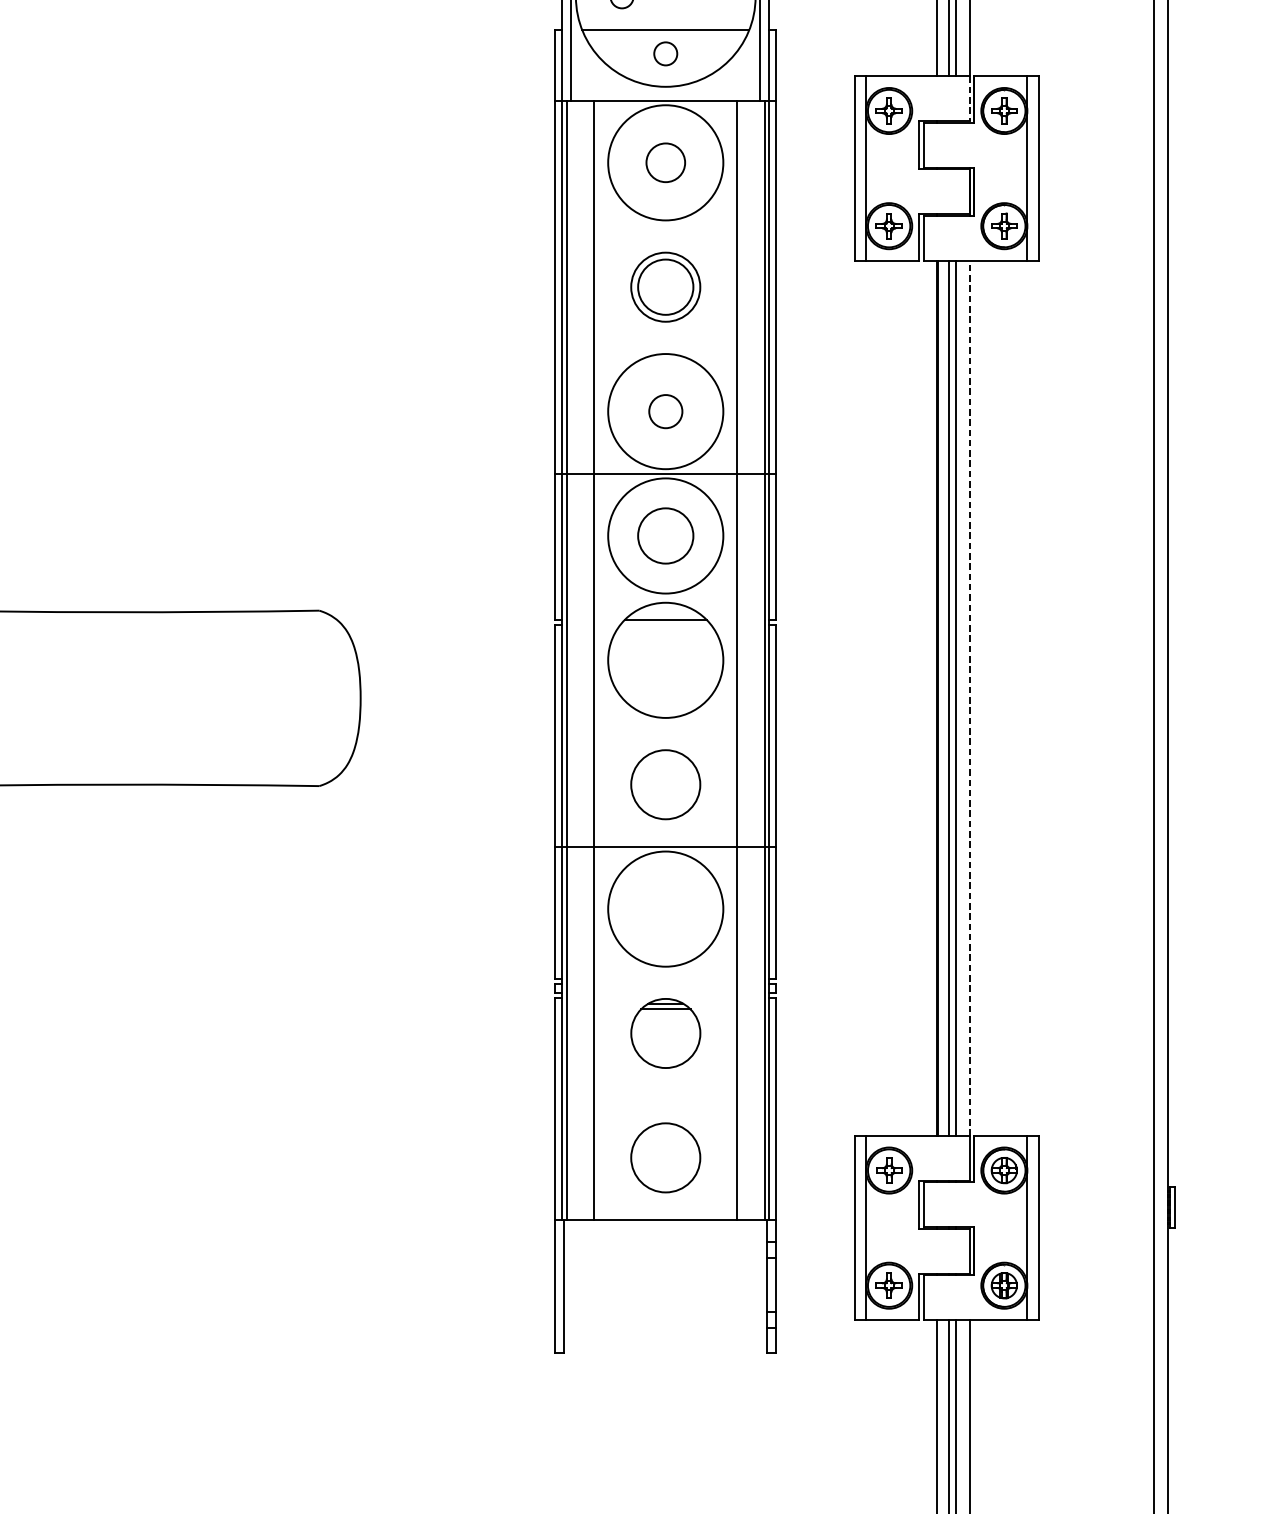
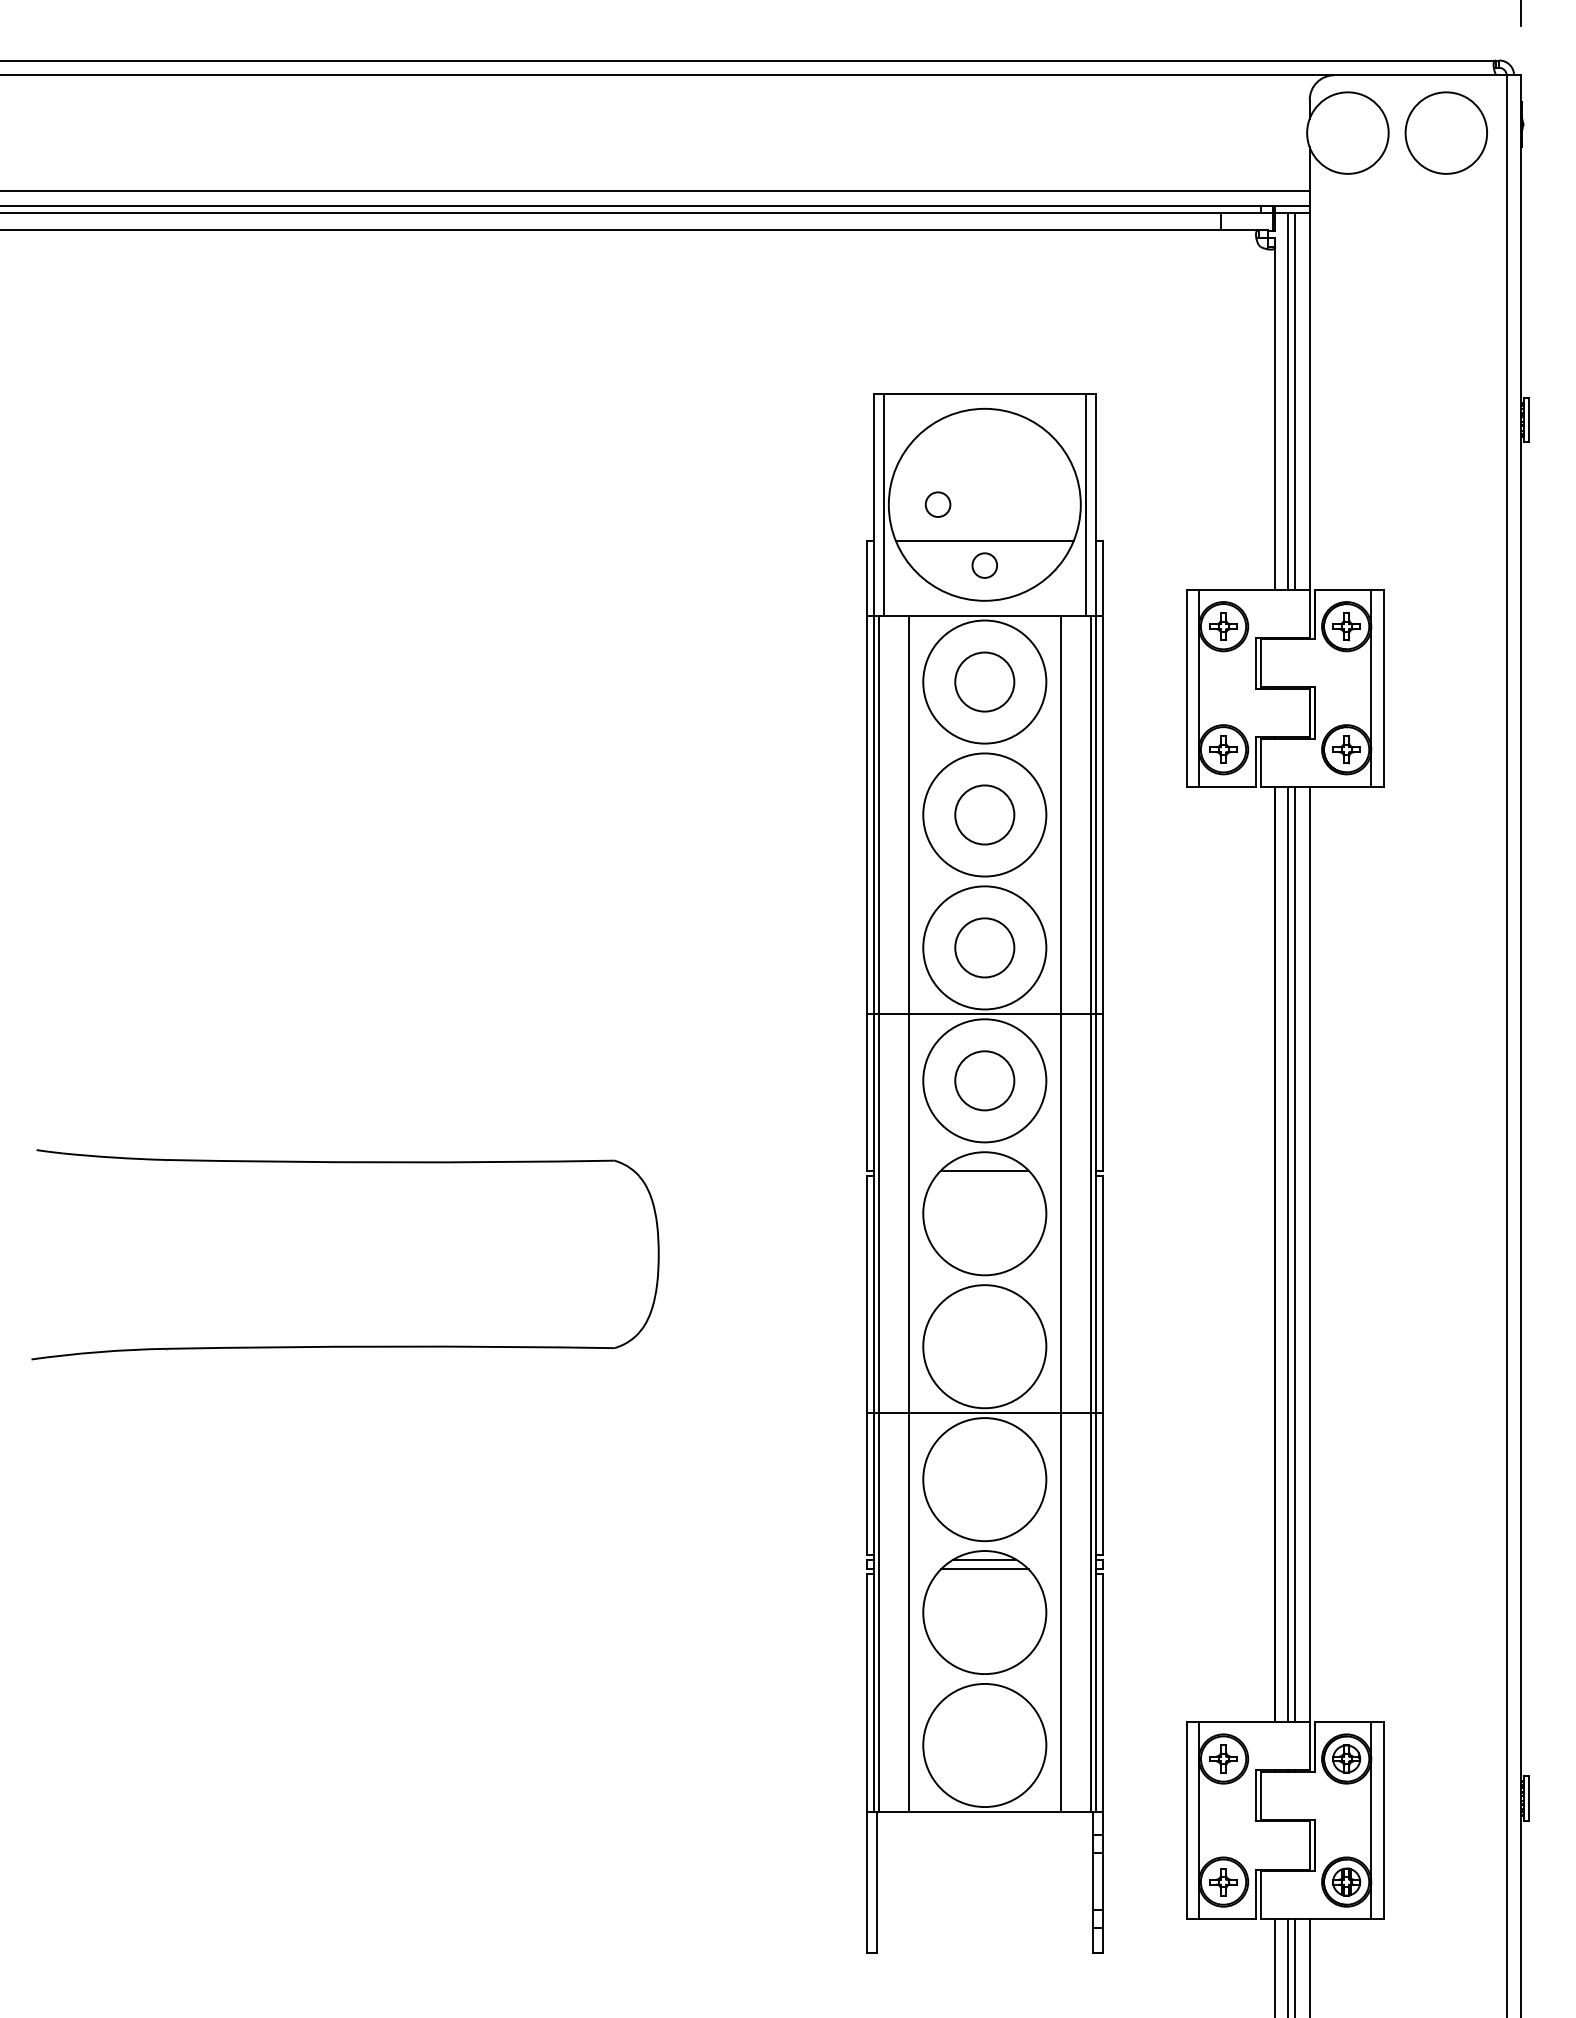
line: (969, 99) -> (1309, 614), dashed -> solid
circle: (665, 162) -> (984, 681), size x1.43
circle: (665, 286) -> (984, 814), size x1.67
circle: (665, 411) -> (984, 947), size x1.67
line: (969, 698) -> (1309, 1254), dashed -> solid
circle: (665, 784) -> (984, 1346), size x1.67
part: (665, 1033) -> (984, 1612), size x1.67
circle: (665, 1157) -> (984, 1745), size x1.67

